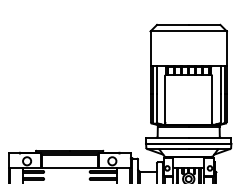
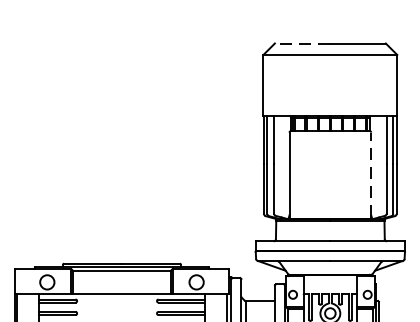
line: (172, 24) -> (301, 42), solid -> dashed
line: (212, 99) -> (372, 174), solid -> dashed

